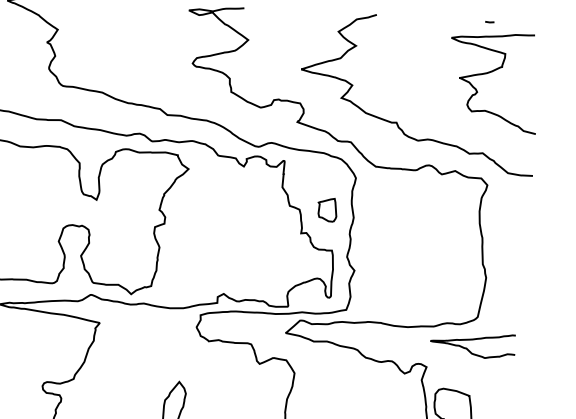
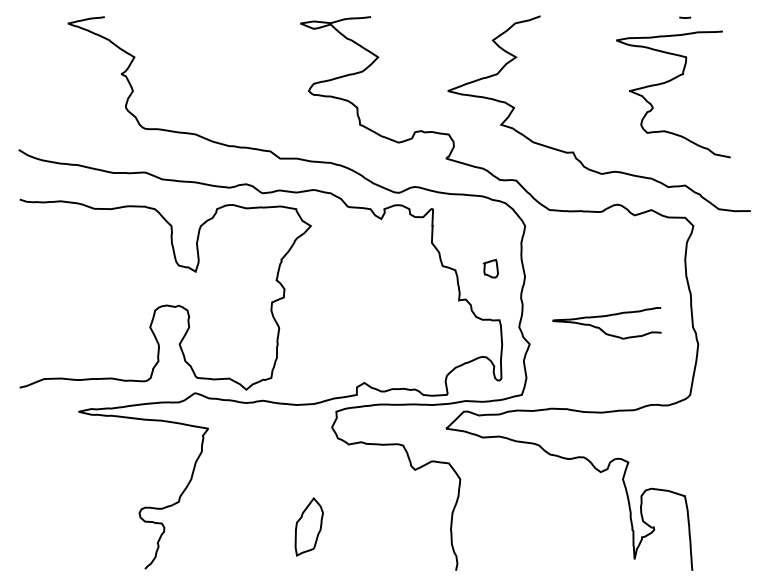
curve: (490, 72) -> (668, 82), moved
part: (327, 209) -> (490, 268), size x0.6
curve: (470, 340) -> (603, 317), moved

